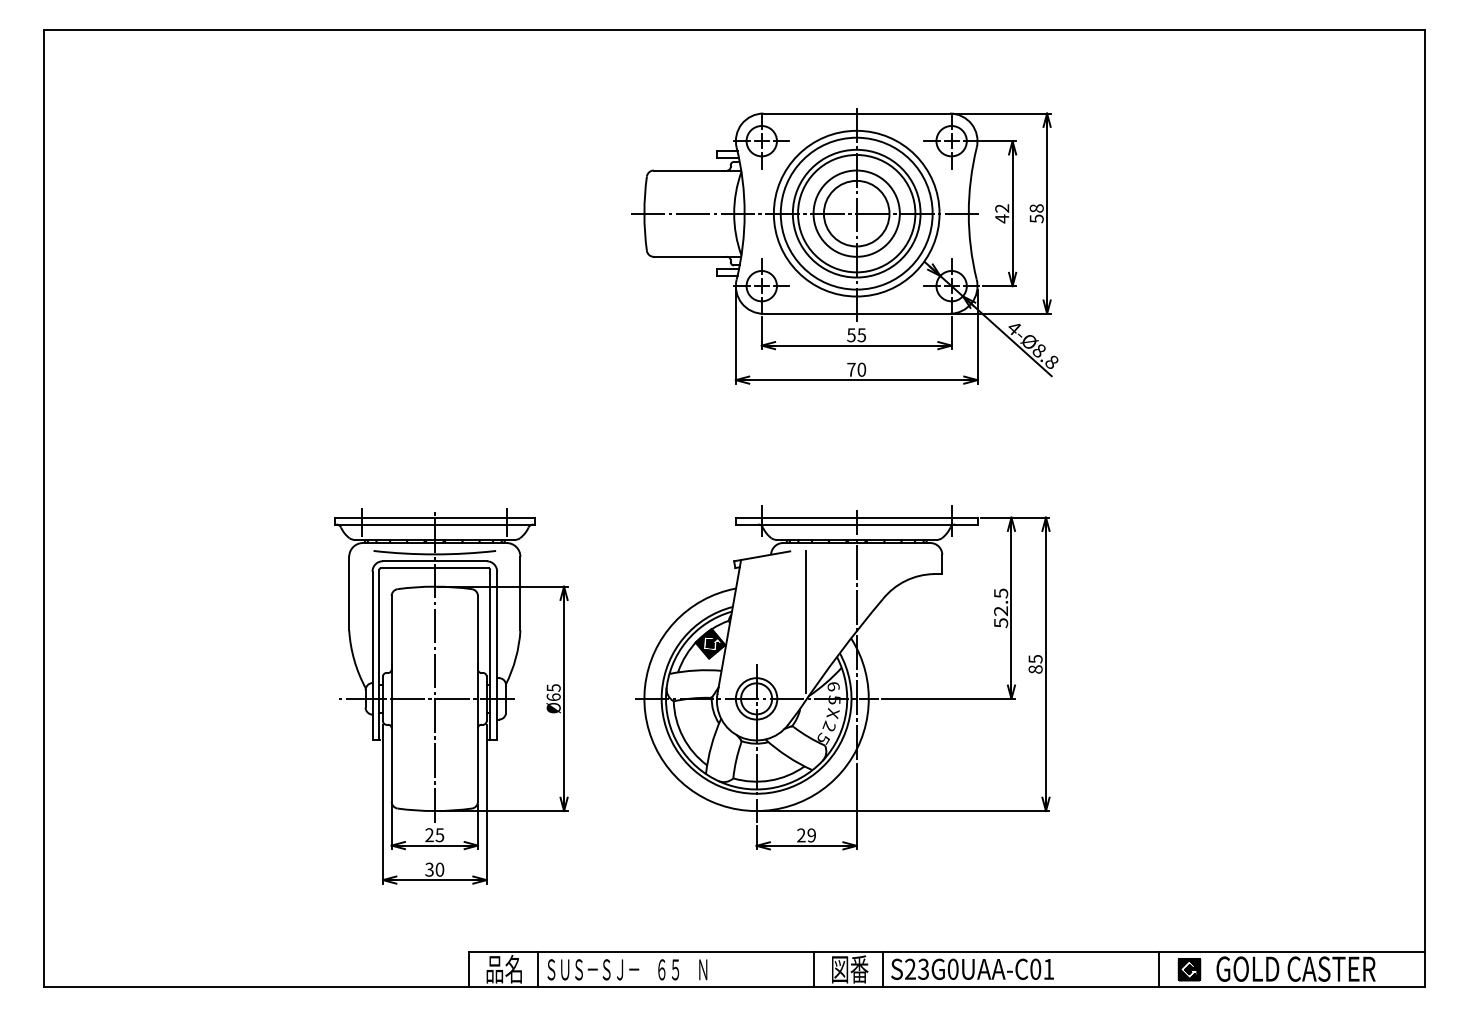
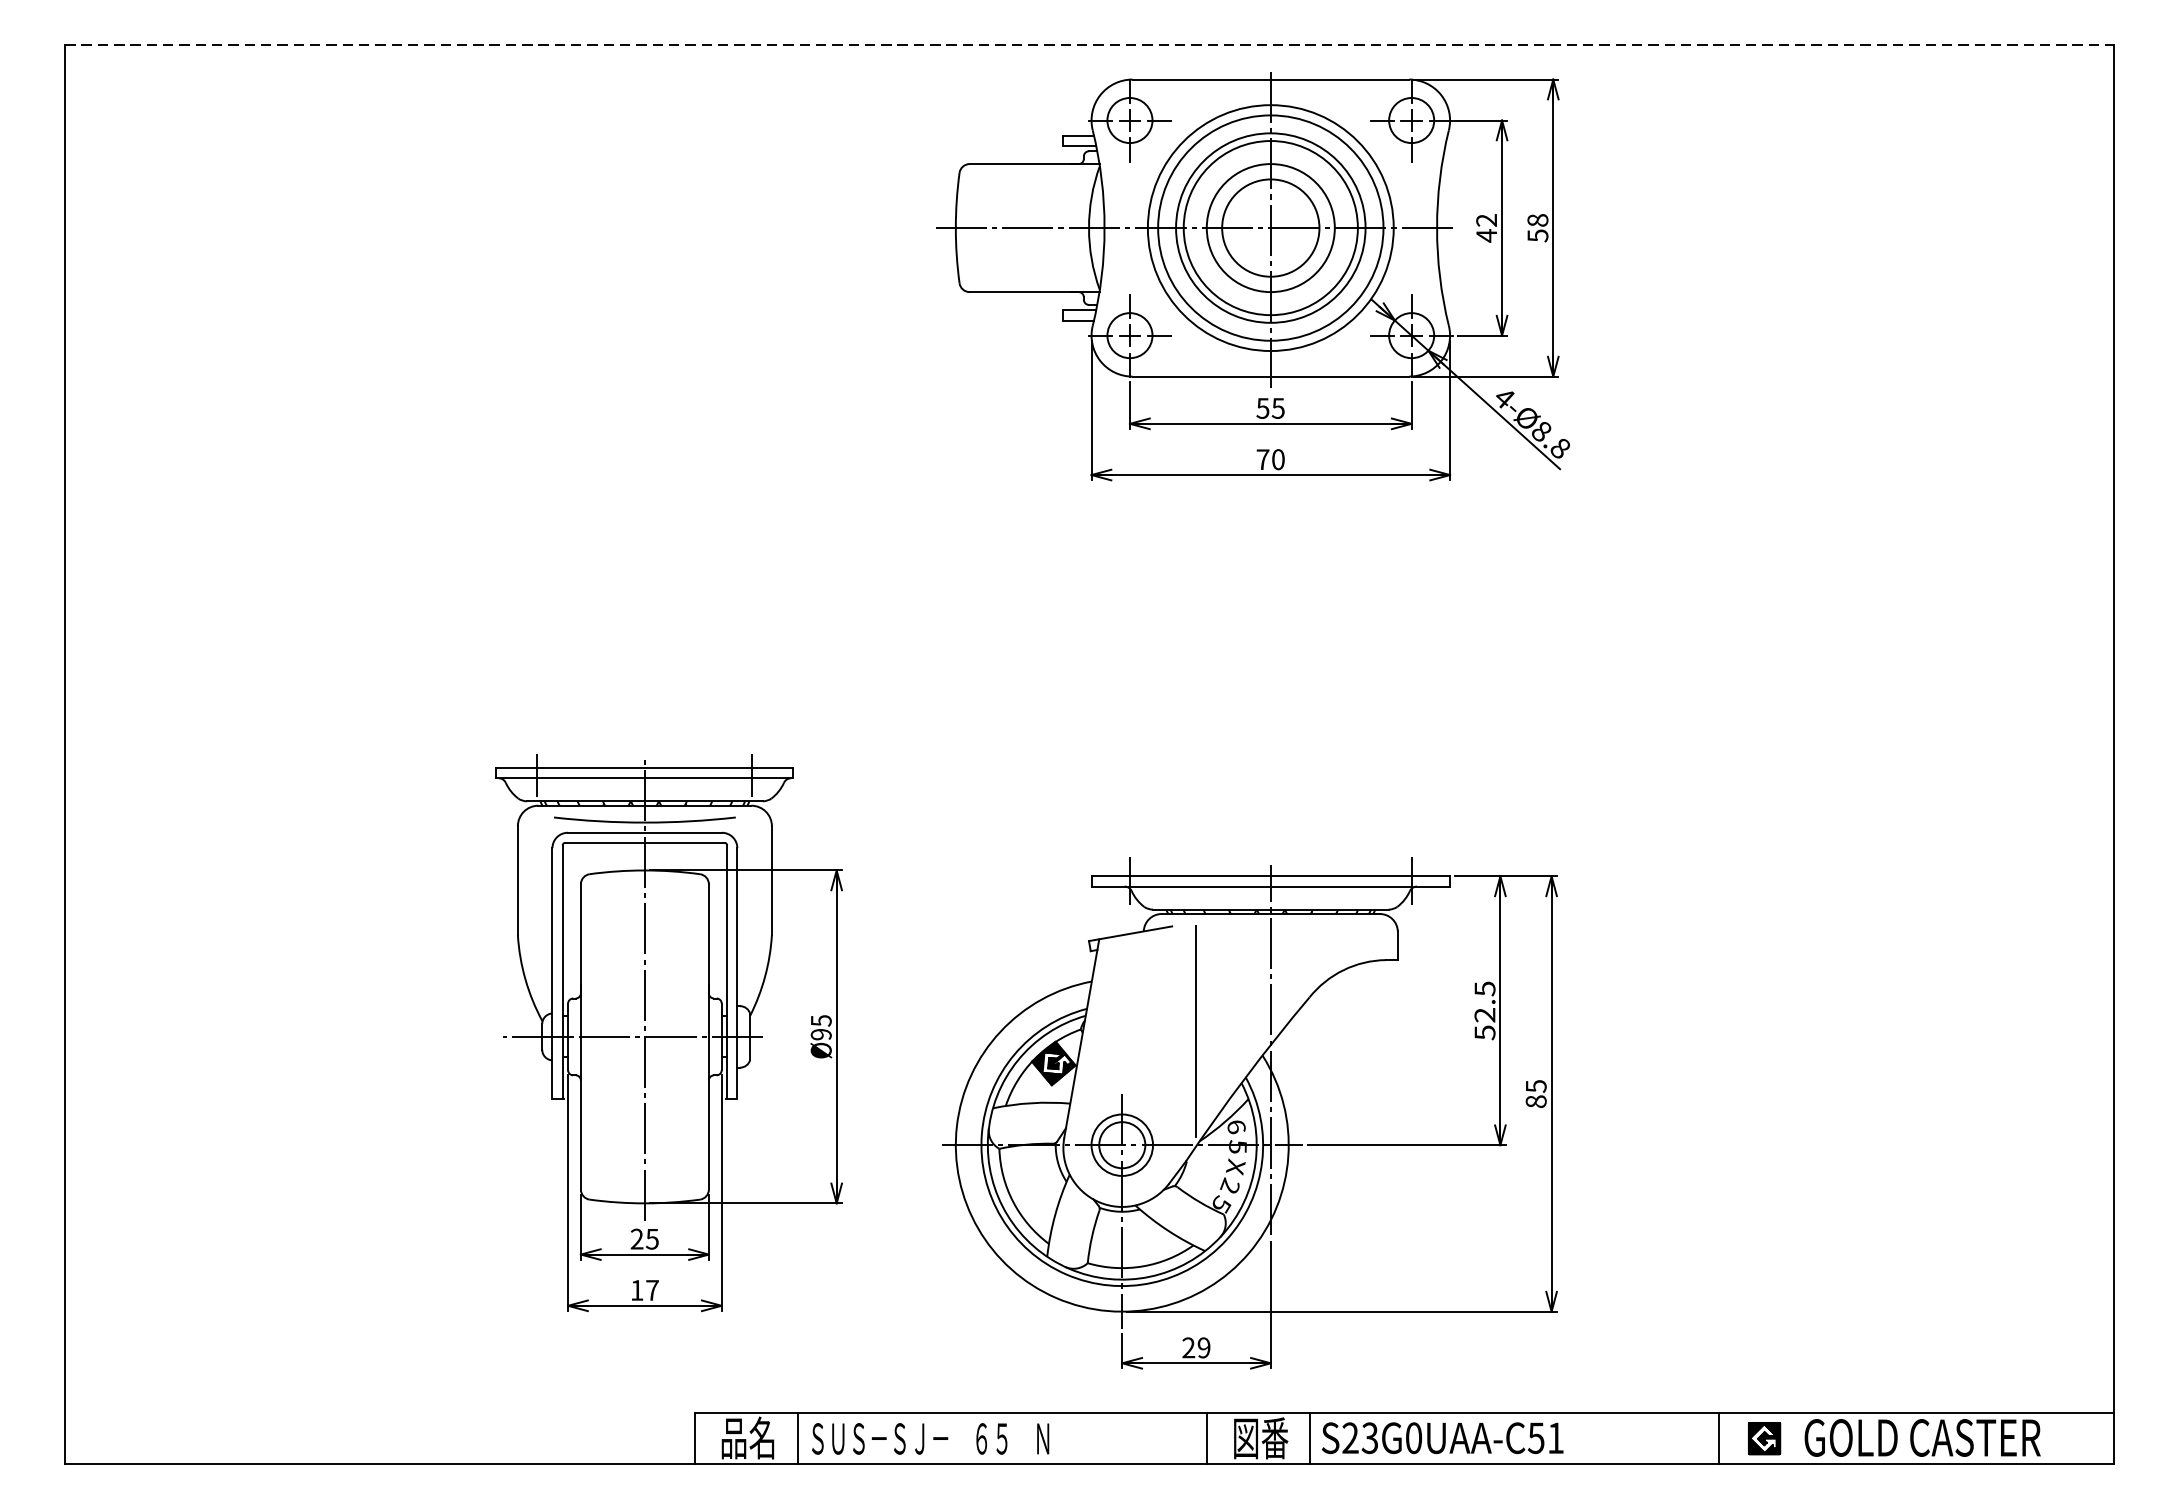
line: (734, 30) -> (1089, 45), solid -> dashed
part: (844, 246) -> (1252, 276), moved
part: (842, 677) -> (1249, 1113), moved
text: (553, 697) -> (820, 1034), Ø65 -> Ø95
text: (434, 869) -> (644, 1290), 30 -> 17
text: (1035, 968) -> (1536, 1436), S23G0UAA-C01 -> S23G0UAA-C51

